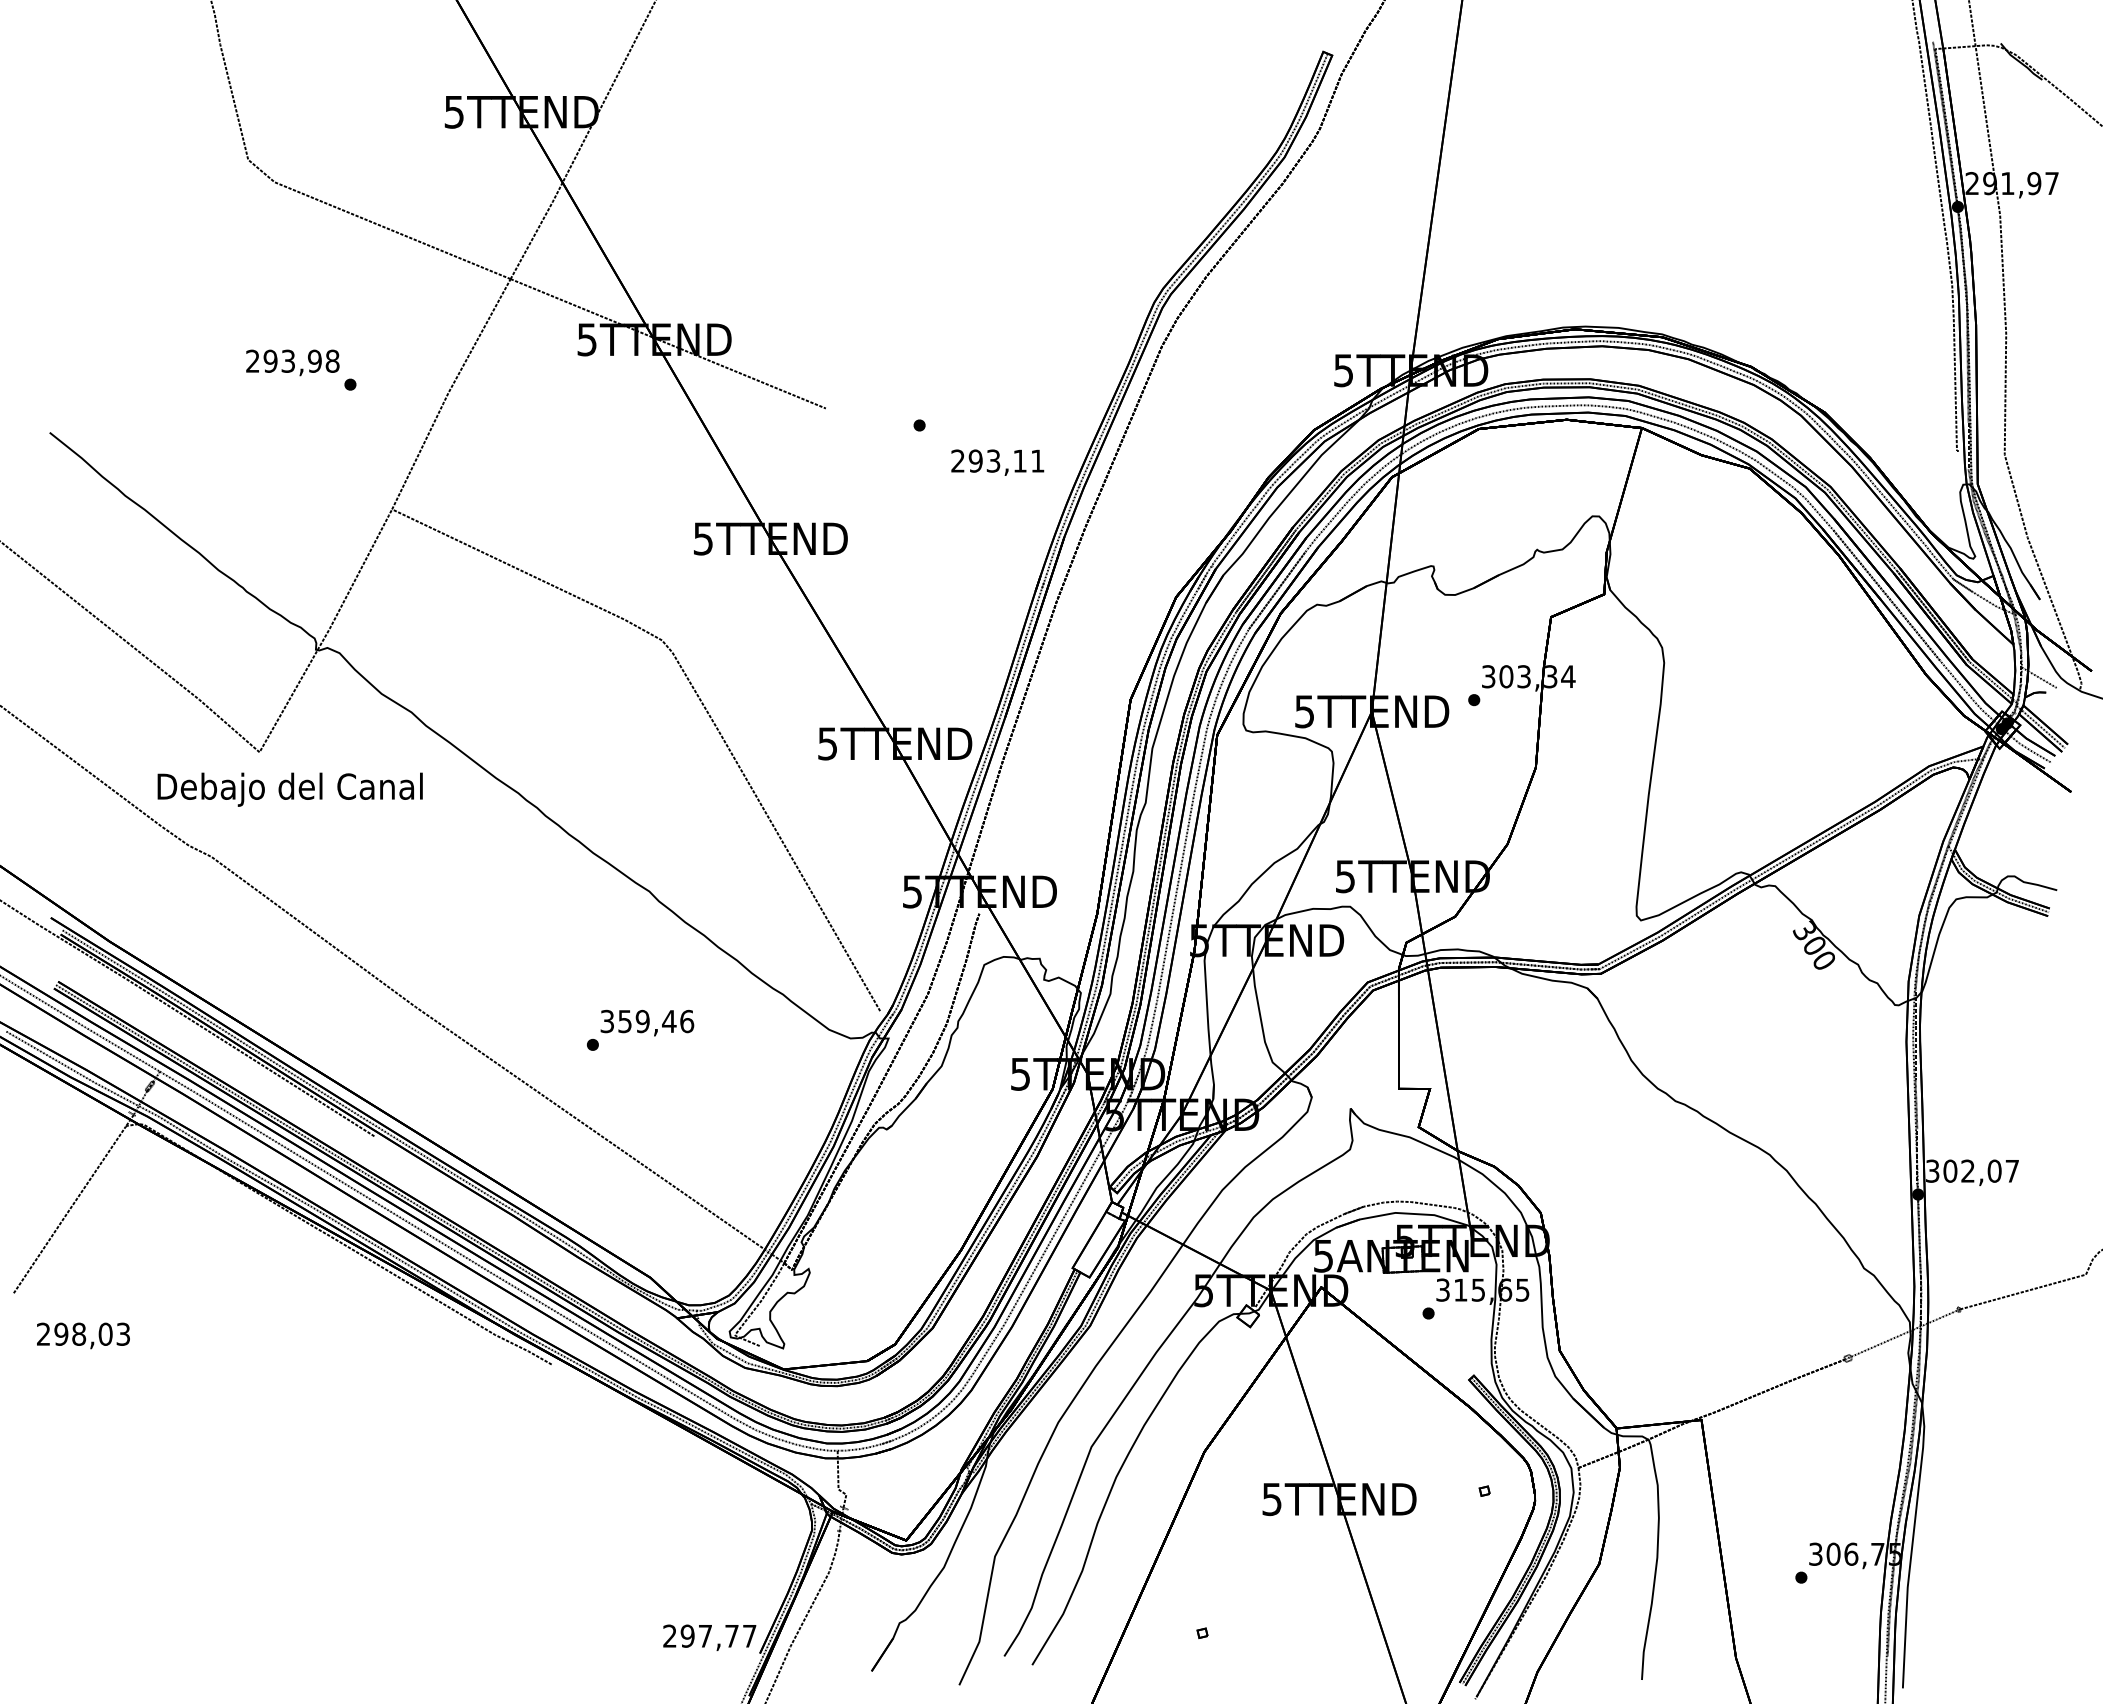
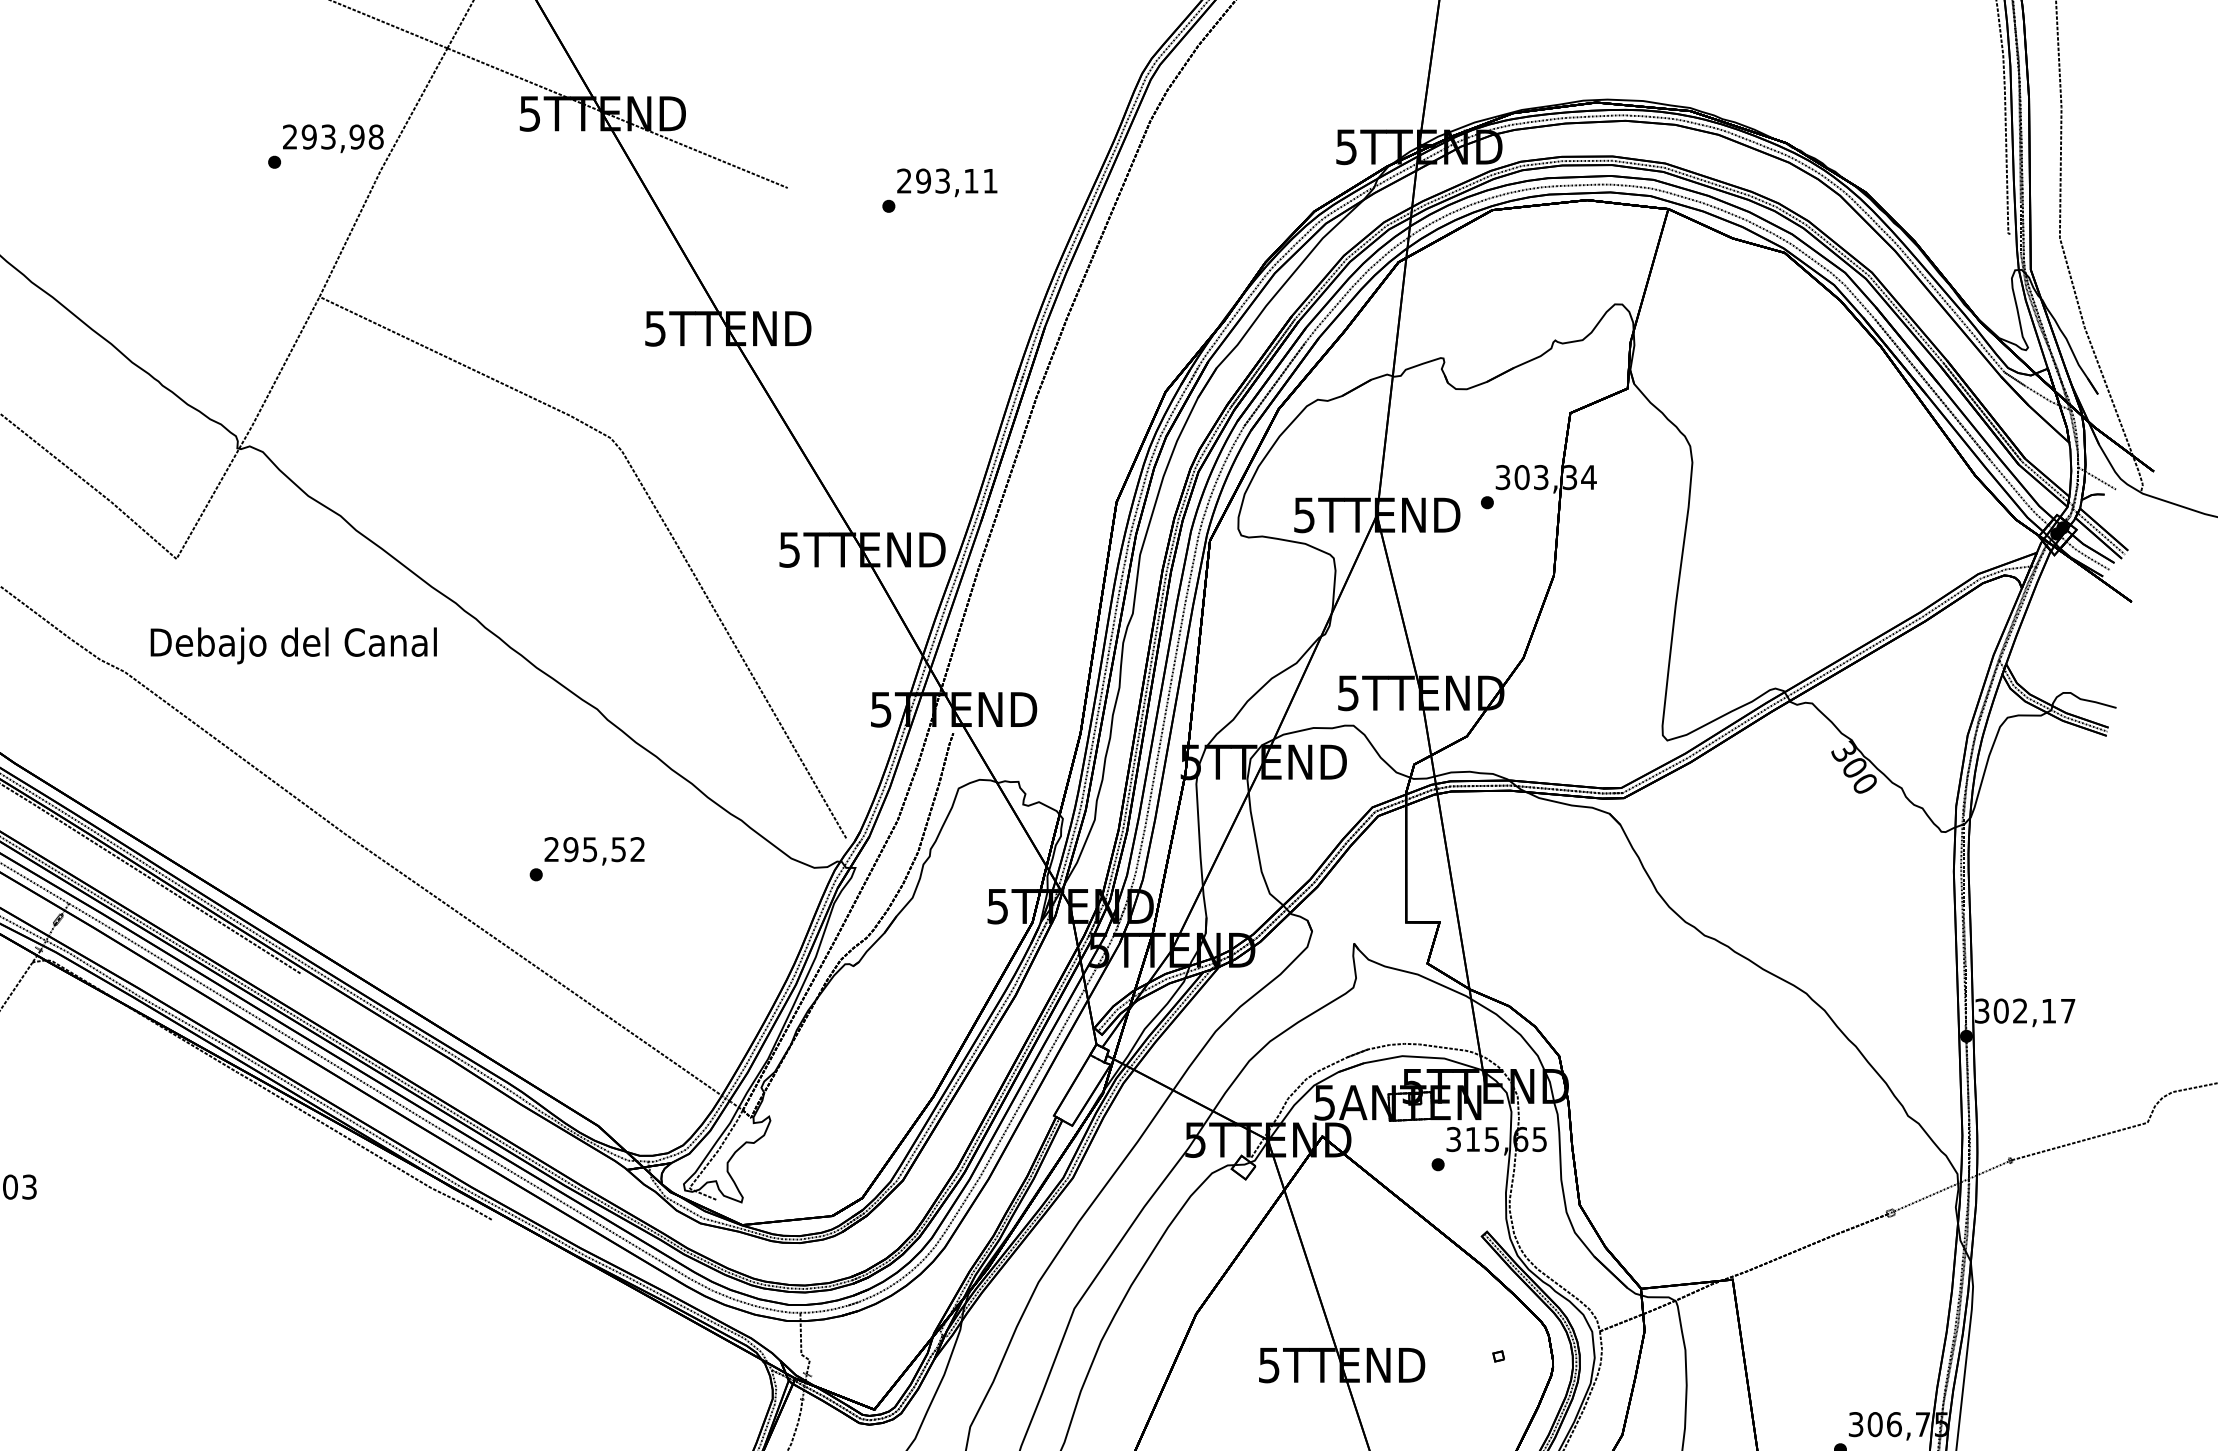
text: (292, 362) -> (332, 138), moved
text: (997, 462) -> (947, 182), moved
text: (289, 789) -> (293, 645), moved
text: (647, 1021) -> (595, 849), 359,46 -> 295,52
text: (1994, 1170) -> (2048, 1010), 302,07 -> 302,17

